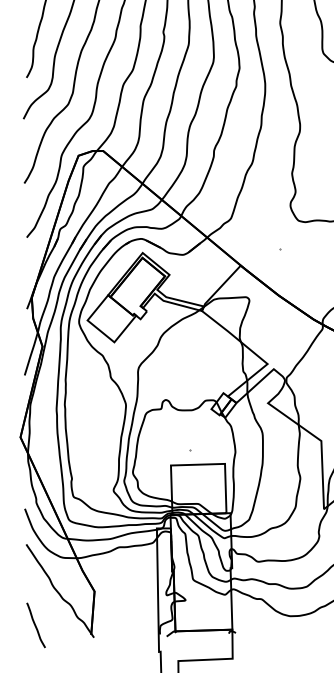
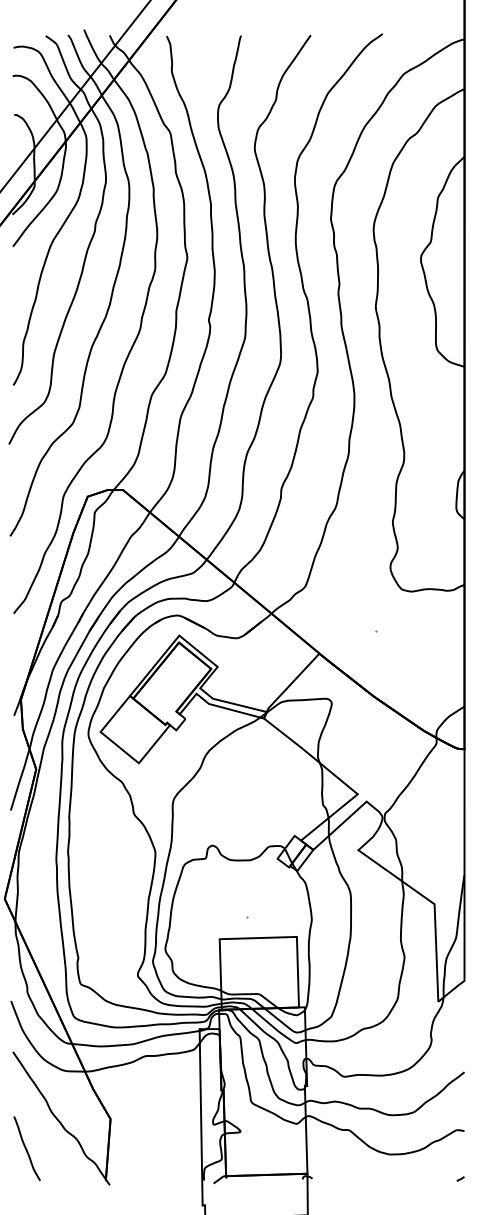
curve: (35, 625) -> (26, 1148), moved

